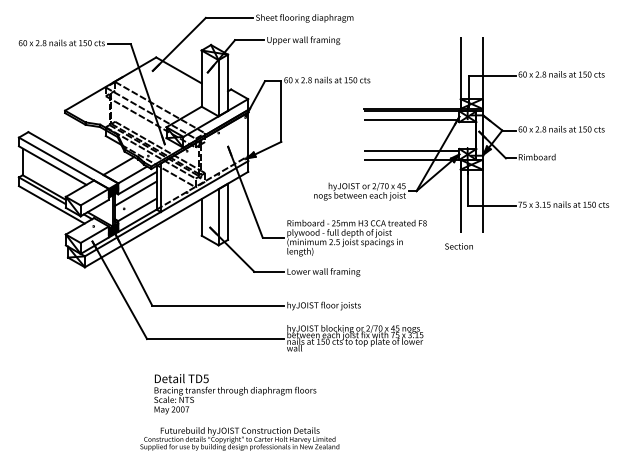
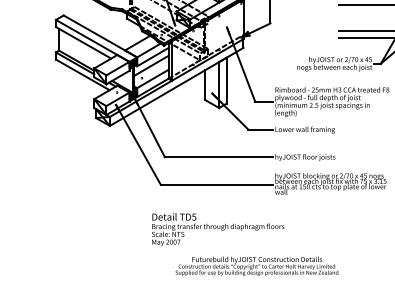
text: (235, 394) -> (218, 229), moved
text: (239, 438) -> (256, 265), moved

